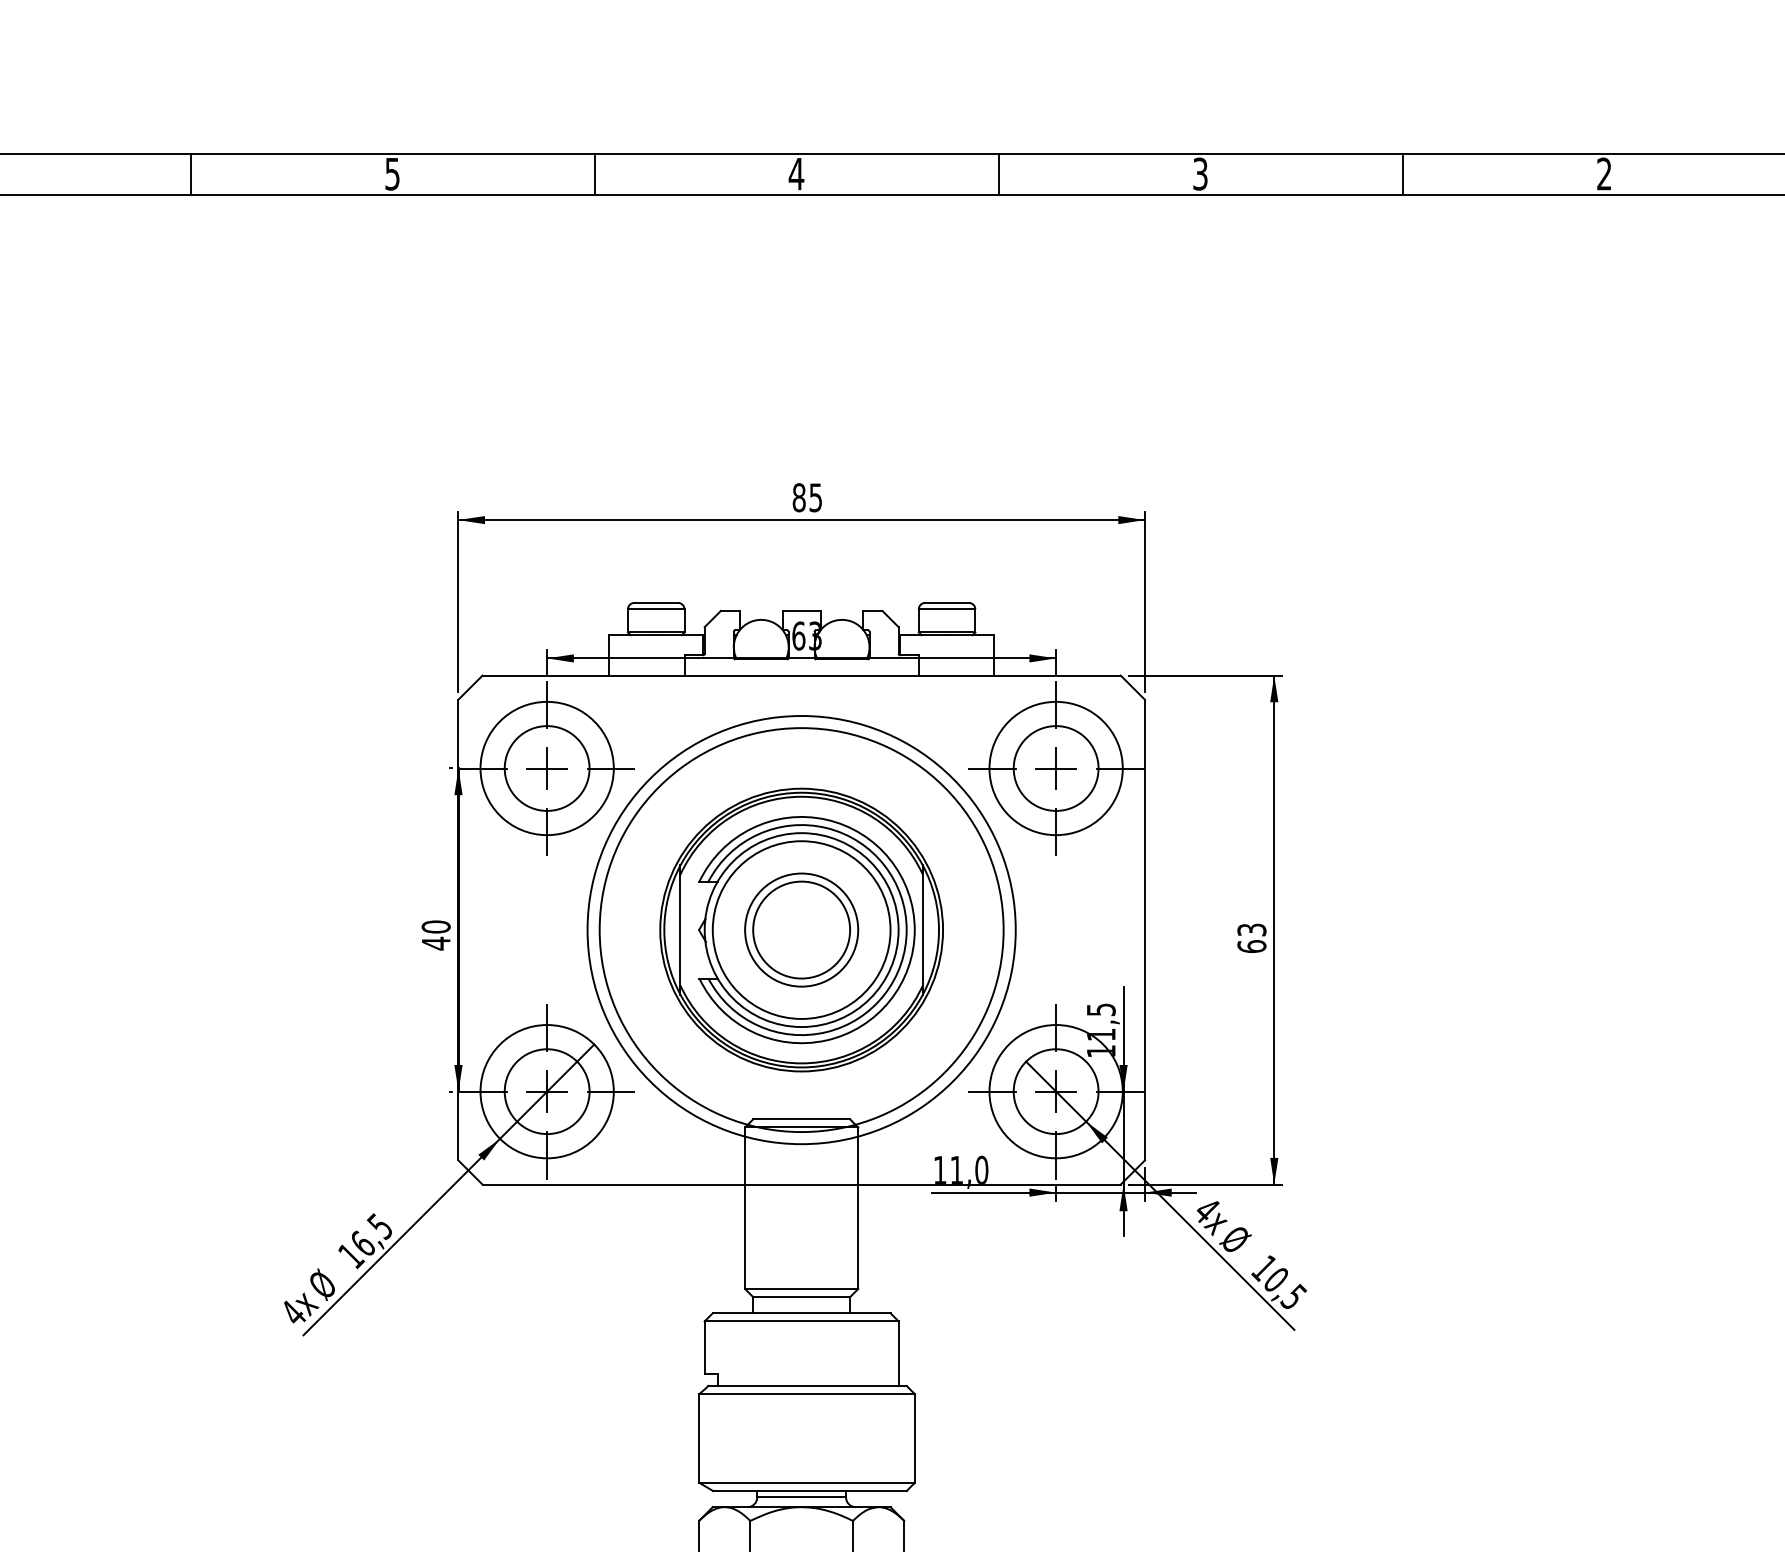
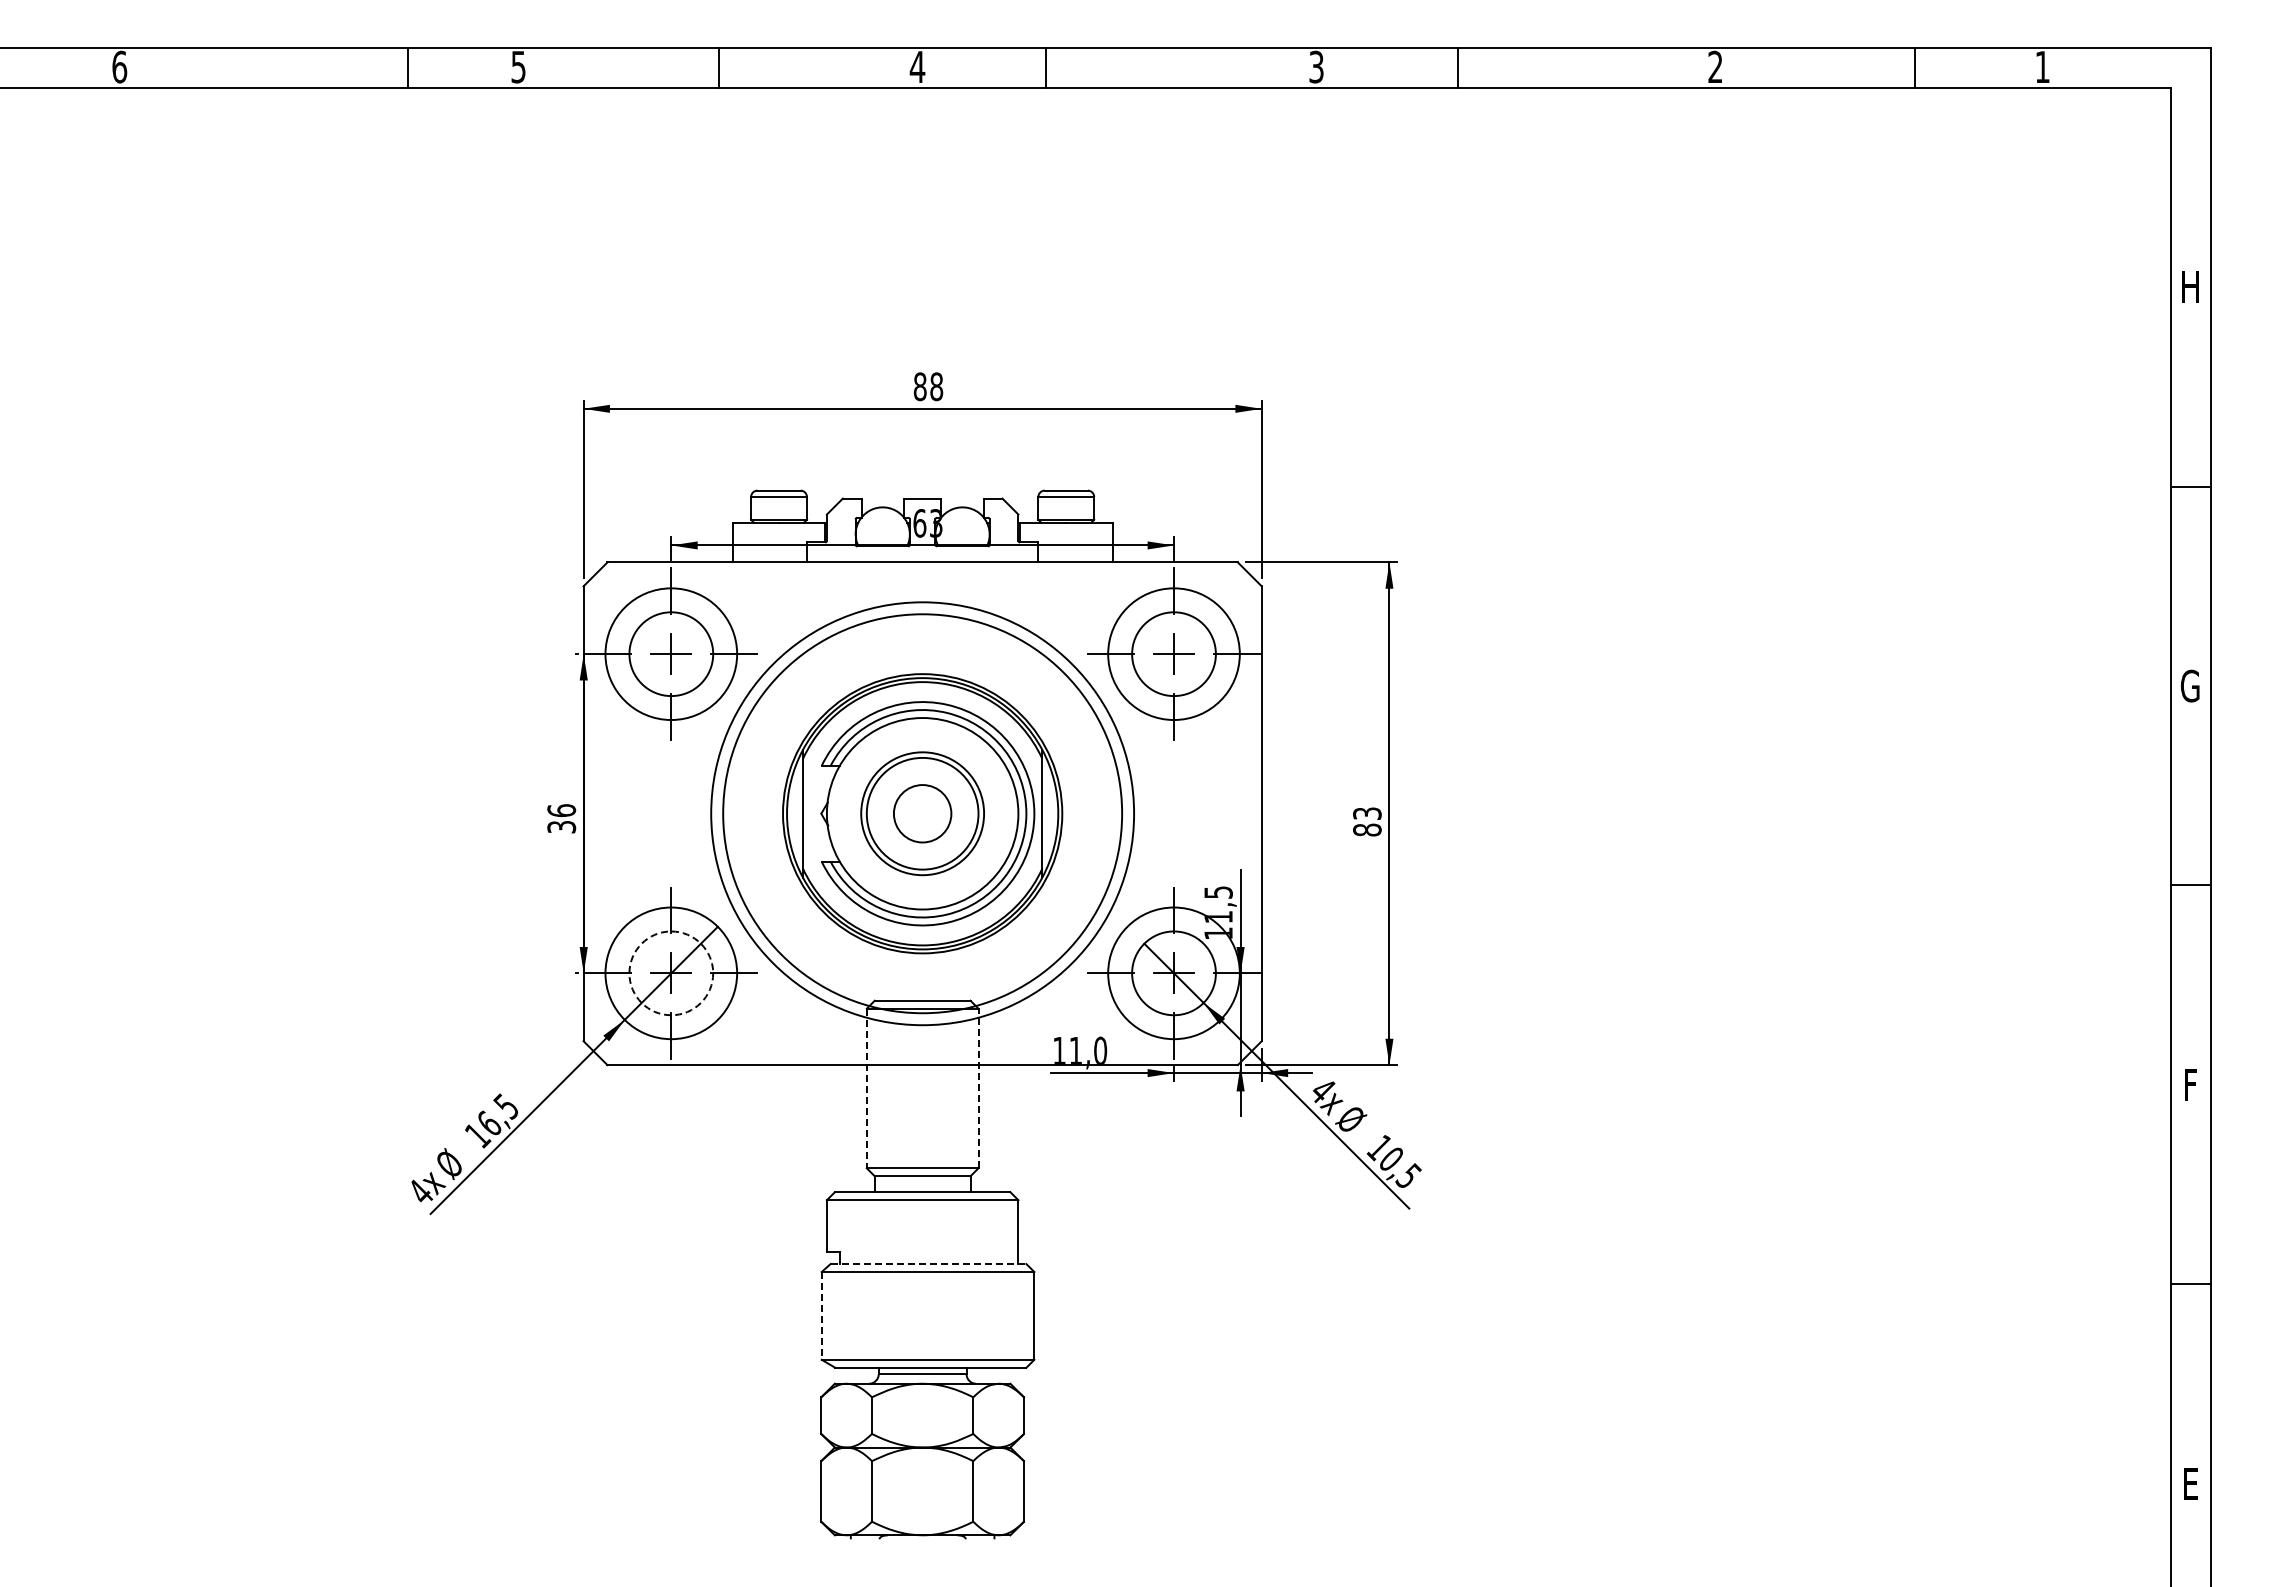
line: (190, 174) -> (407, 67), moved
line: (998, 174) -> (1046, 67), moved
line: (1402, 174) -> (1458, 67), moved
text: (815, 497) -> (936, 386), 85 -> 88
circle: (801, 929) -> (922, 813), size x0.6
circle: (801, 929) -> (922, 813), size x0.7
text: (435, 935) -> (561, 819), 40 -> 36
text: (1252, 946) -> (1367, 829), 63 -> 83
circle: (547, 1091) -> (671, 973), solid -> dashed
line: (744, 1208) -> (866, 1088), solid -> dashed
line: (858, 1208) -> (978, 1088), solid -> dashed
line: (807, 1386) -> (928, 1264), solid -> dashed
line: (699, 1438) -> (821, 1315), solid -> dashed

